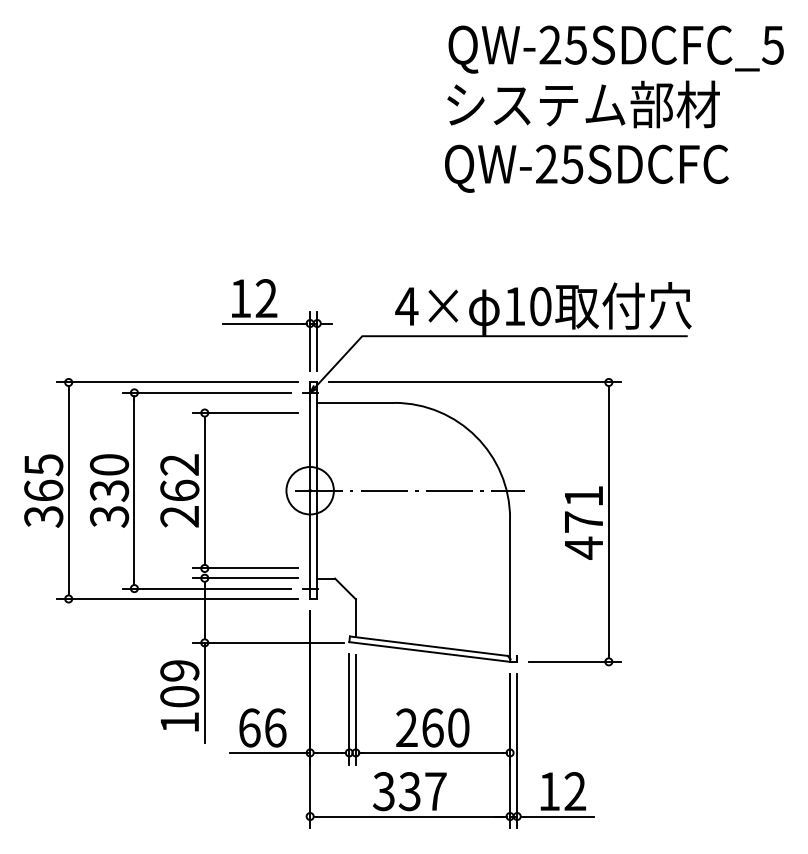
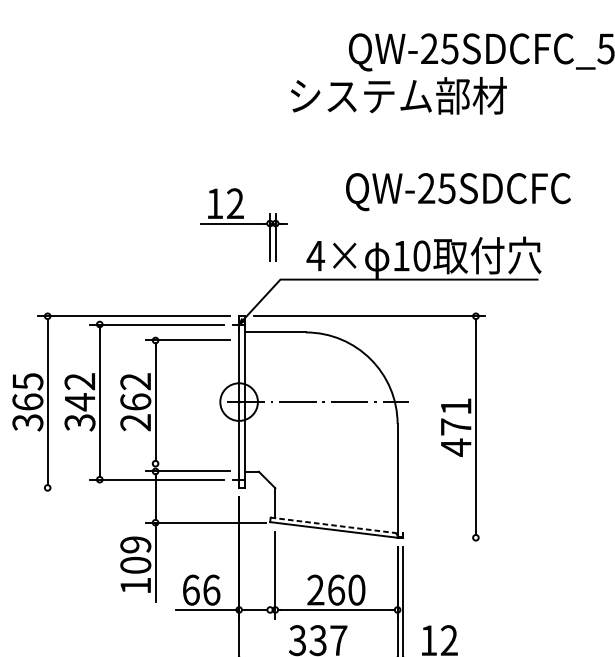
text: (583, 104) -> (398, 95), moved
text: (586, 168) -> (458, 191), moved
part: (277, 325) -> (244, 225), moved
text: (109, 478) -> (80, 392), 330 -> 342
line: (245, 568) -> (187, 463), removed
line: (177, 599) -> (133, 488), removed
line: (428, 646) -> (332, 525), solid -> dashed
line: (574, 661) -> (448, 537), removed
line: (349, 708) -> (270, 574), removed

